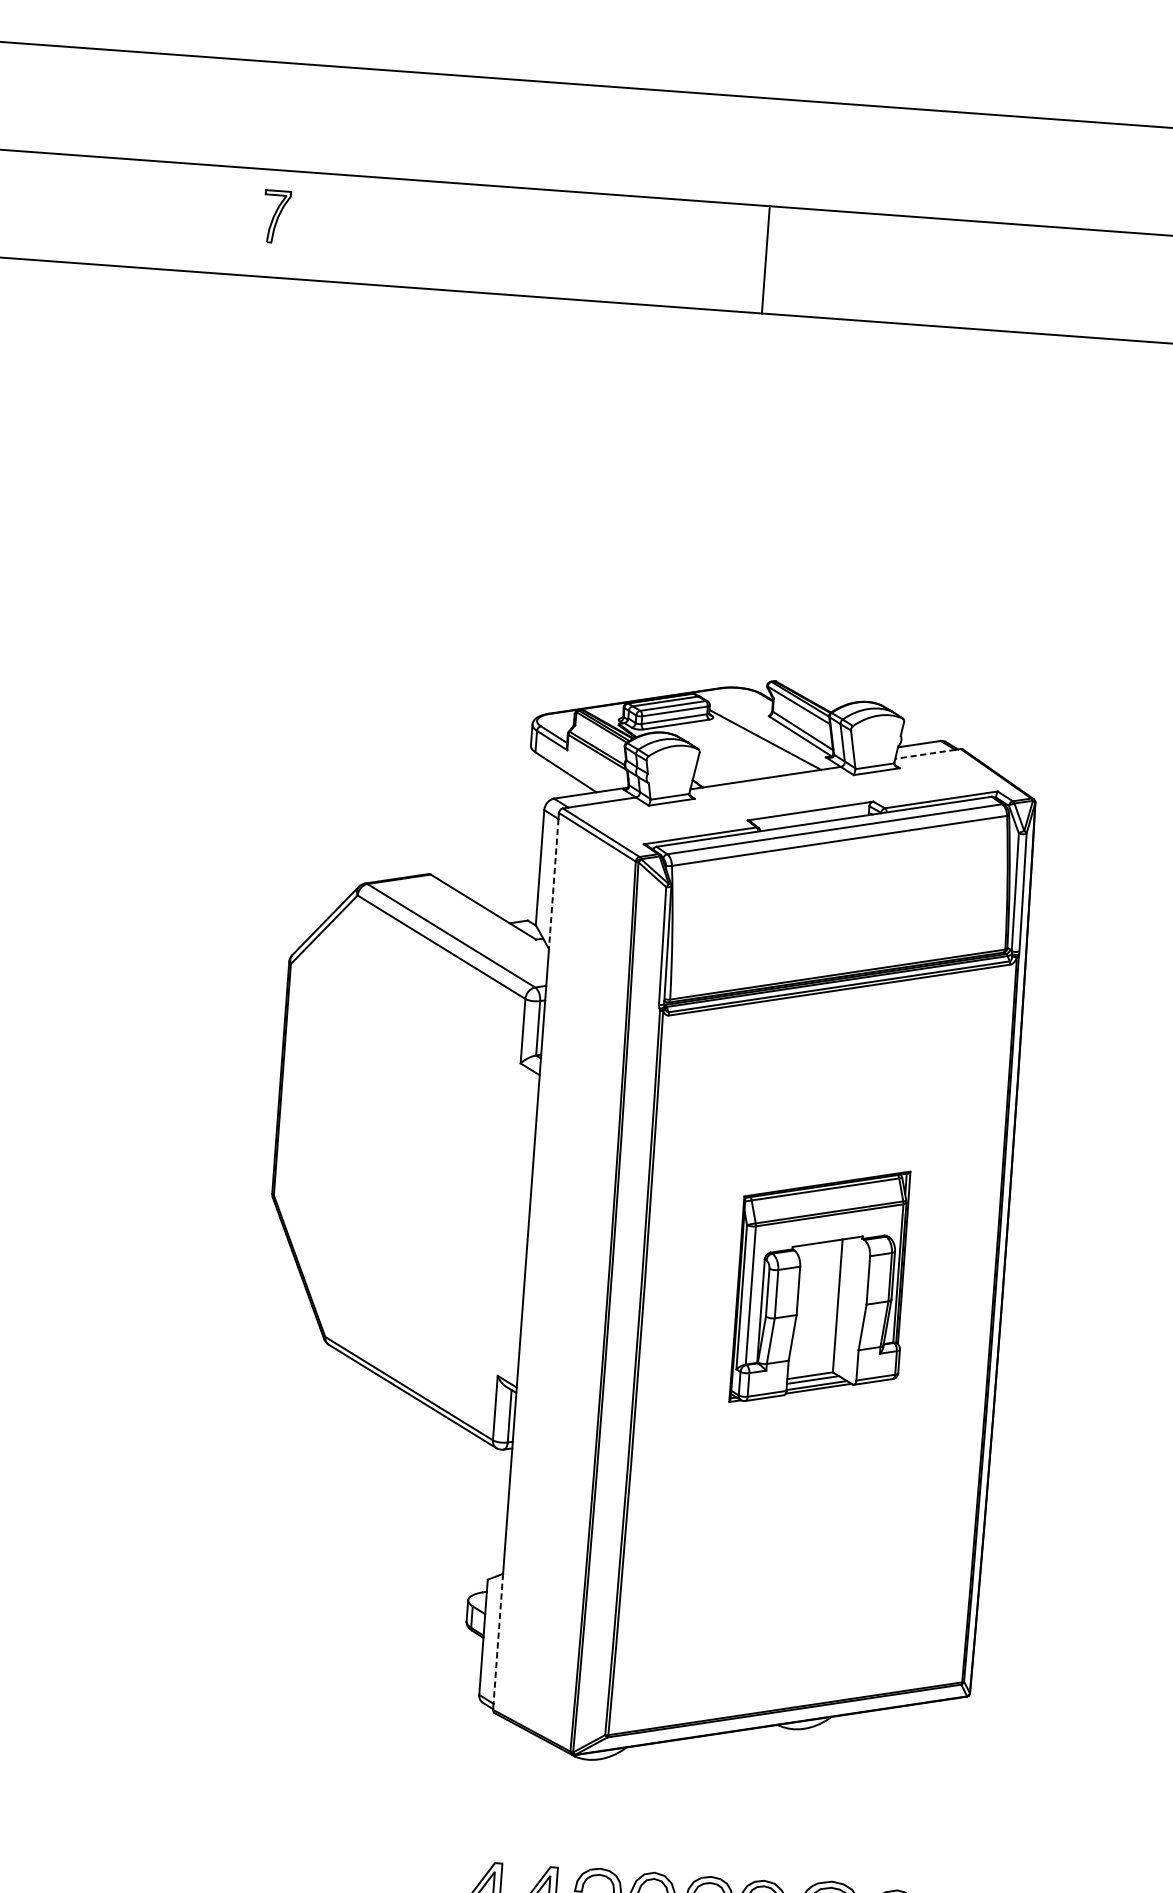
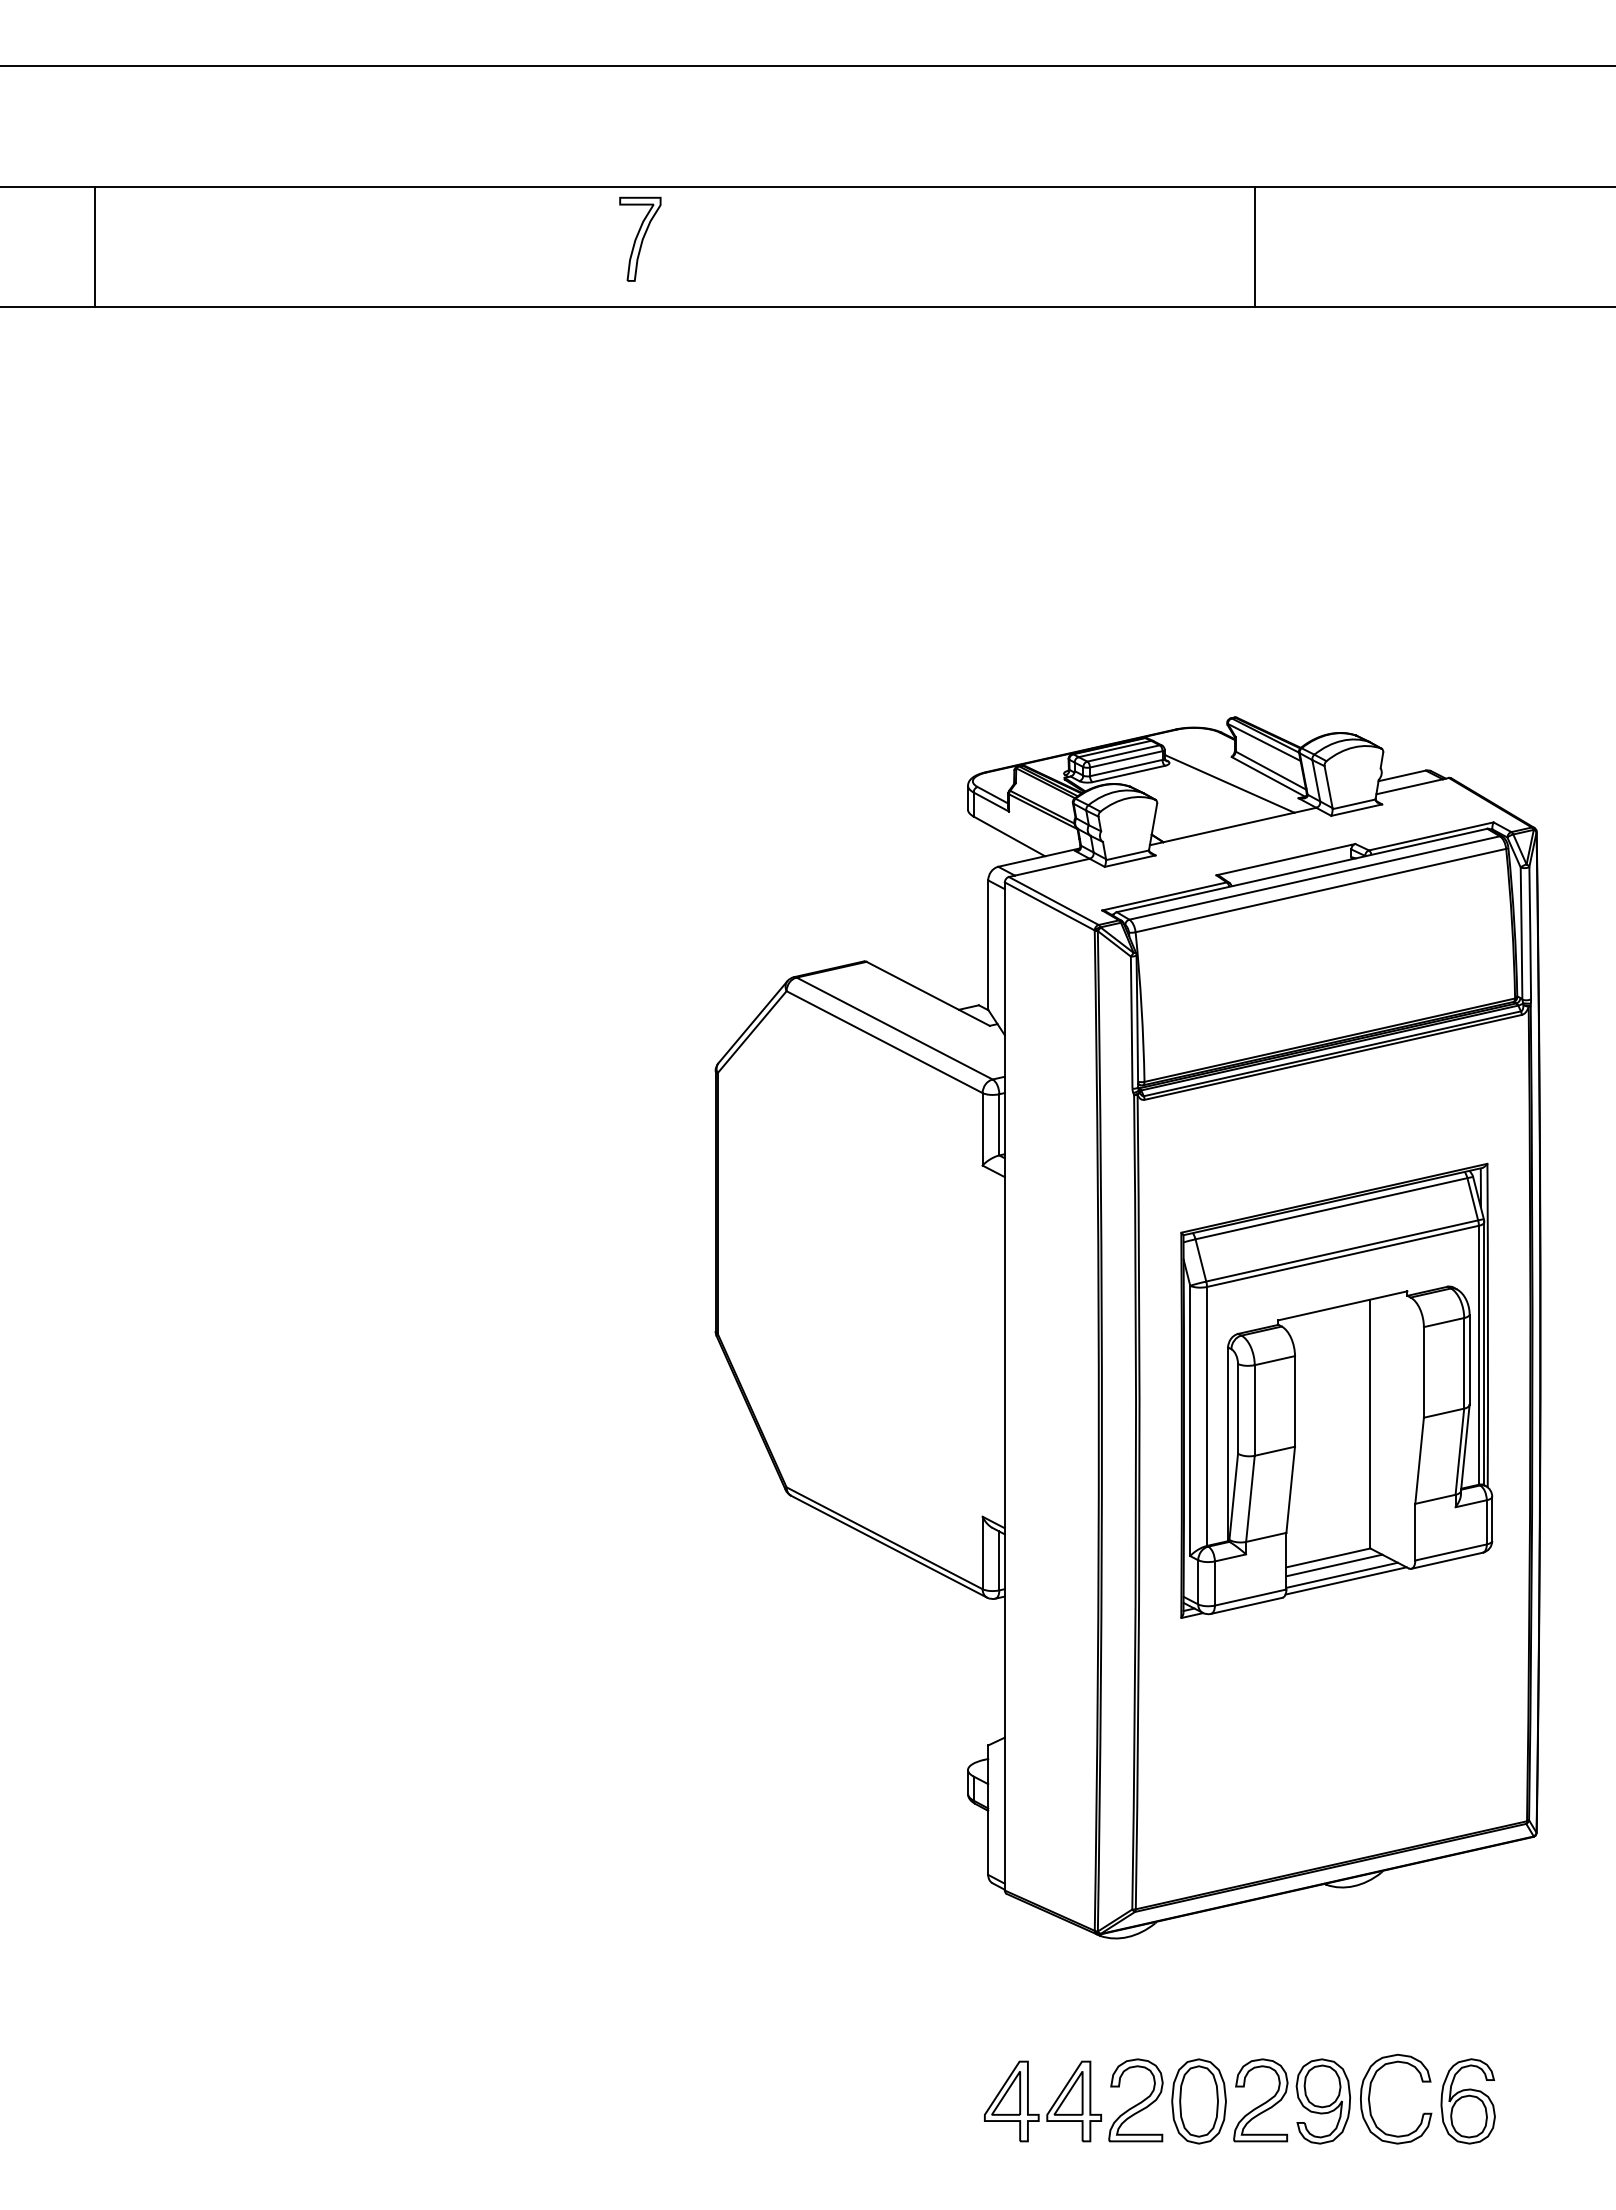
part: (276, 216) -> (640, 238), size x1.43
line: (765, 259) -> (1254, 246), moved
line: (925, 754) -> (1409, 786), dashed -> solid
line: (553, 884) -> (1004, 962), dashed -> solid
part: (820, 1286) -> (1336, 1390), size x1.67
line: (497, 1639) -> (1004, 1811), dashed -> solid

